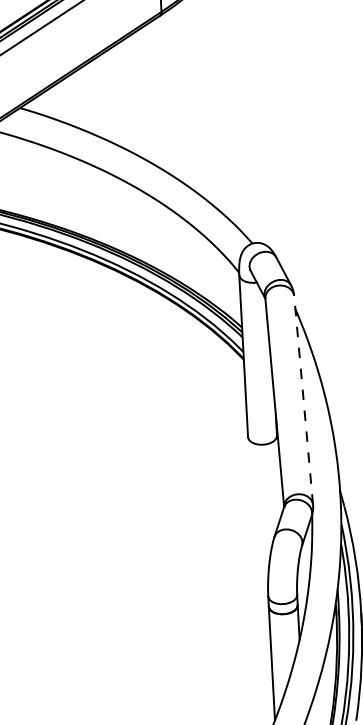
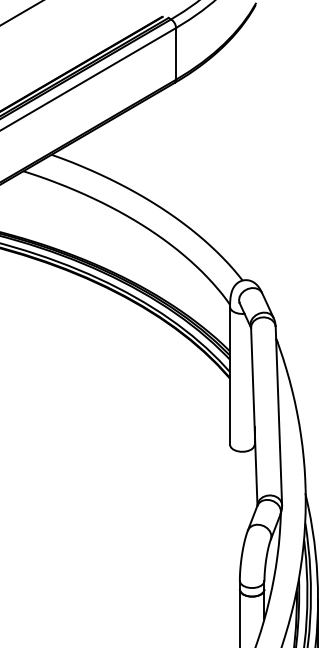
line: (303, 399) -> (278, 415), dashed -> solid

